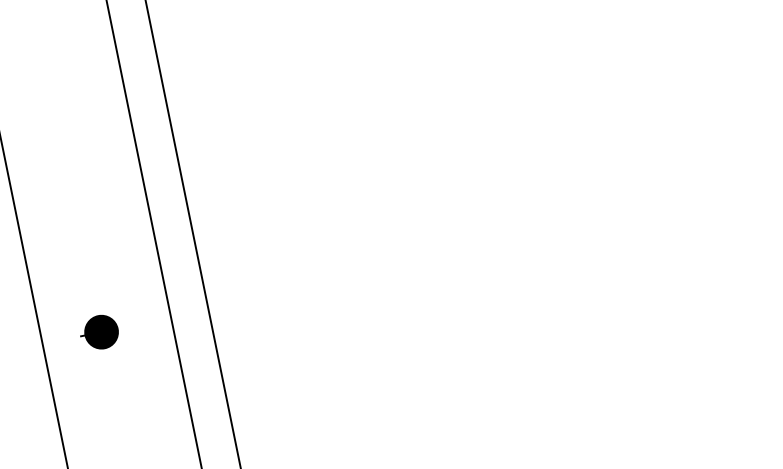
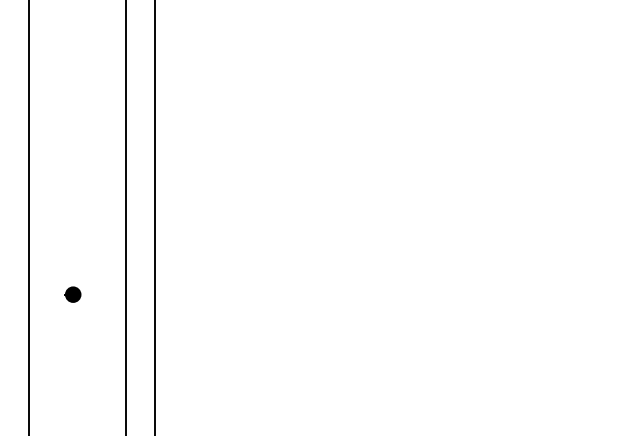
part: (99, 332) -> (72, 294), size x0.6

